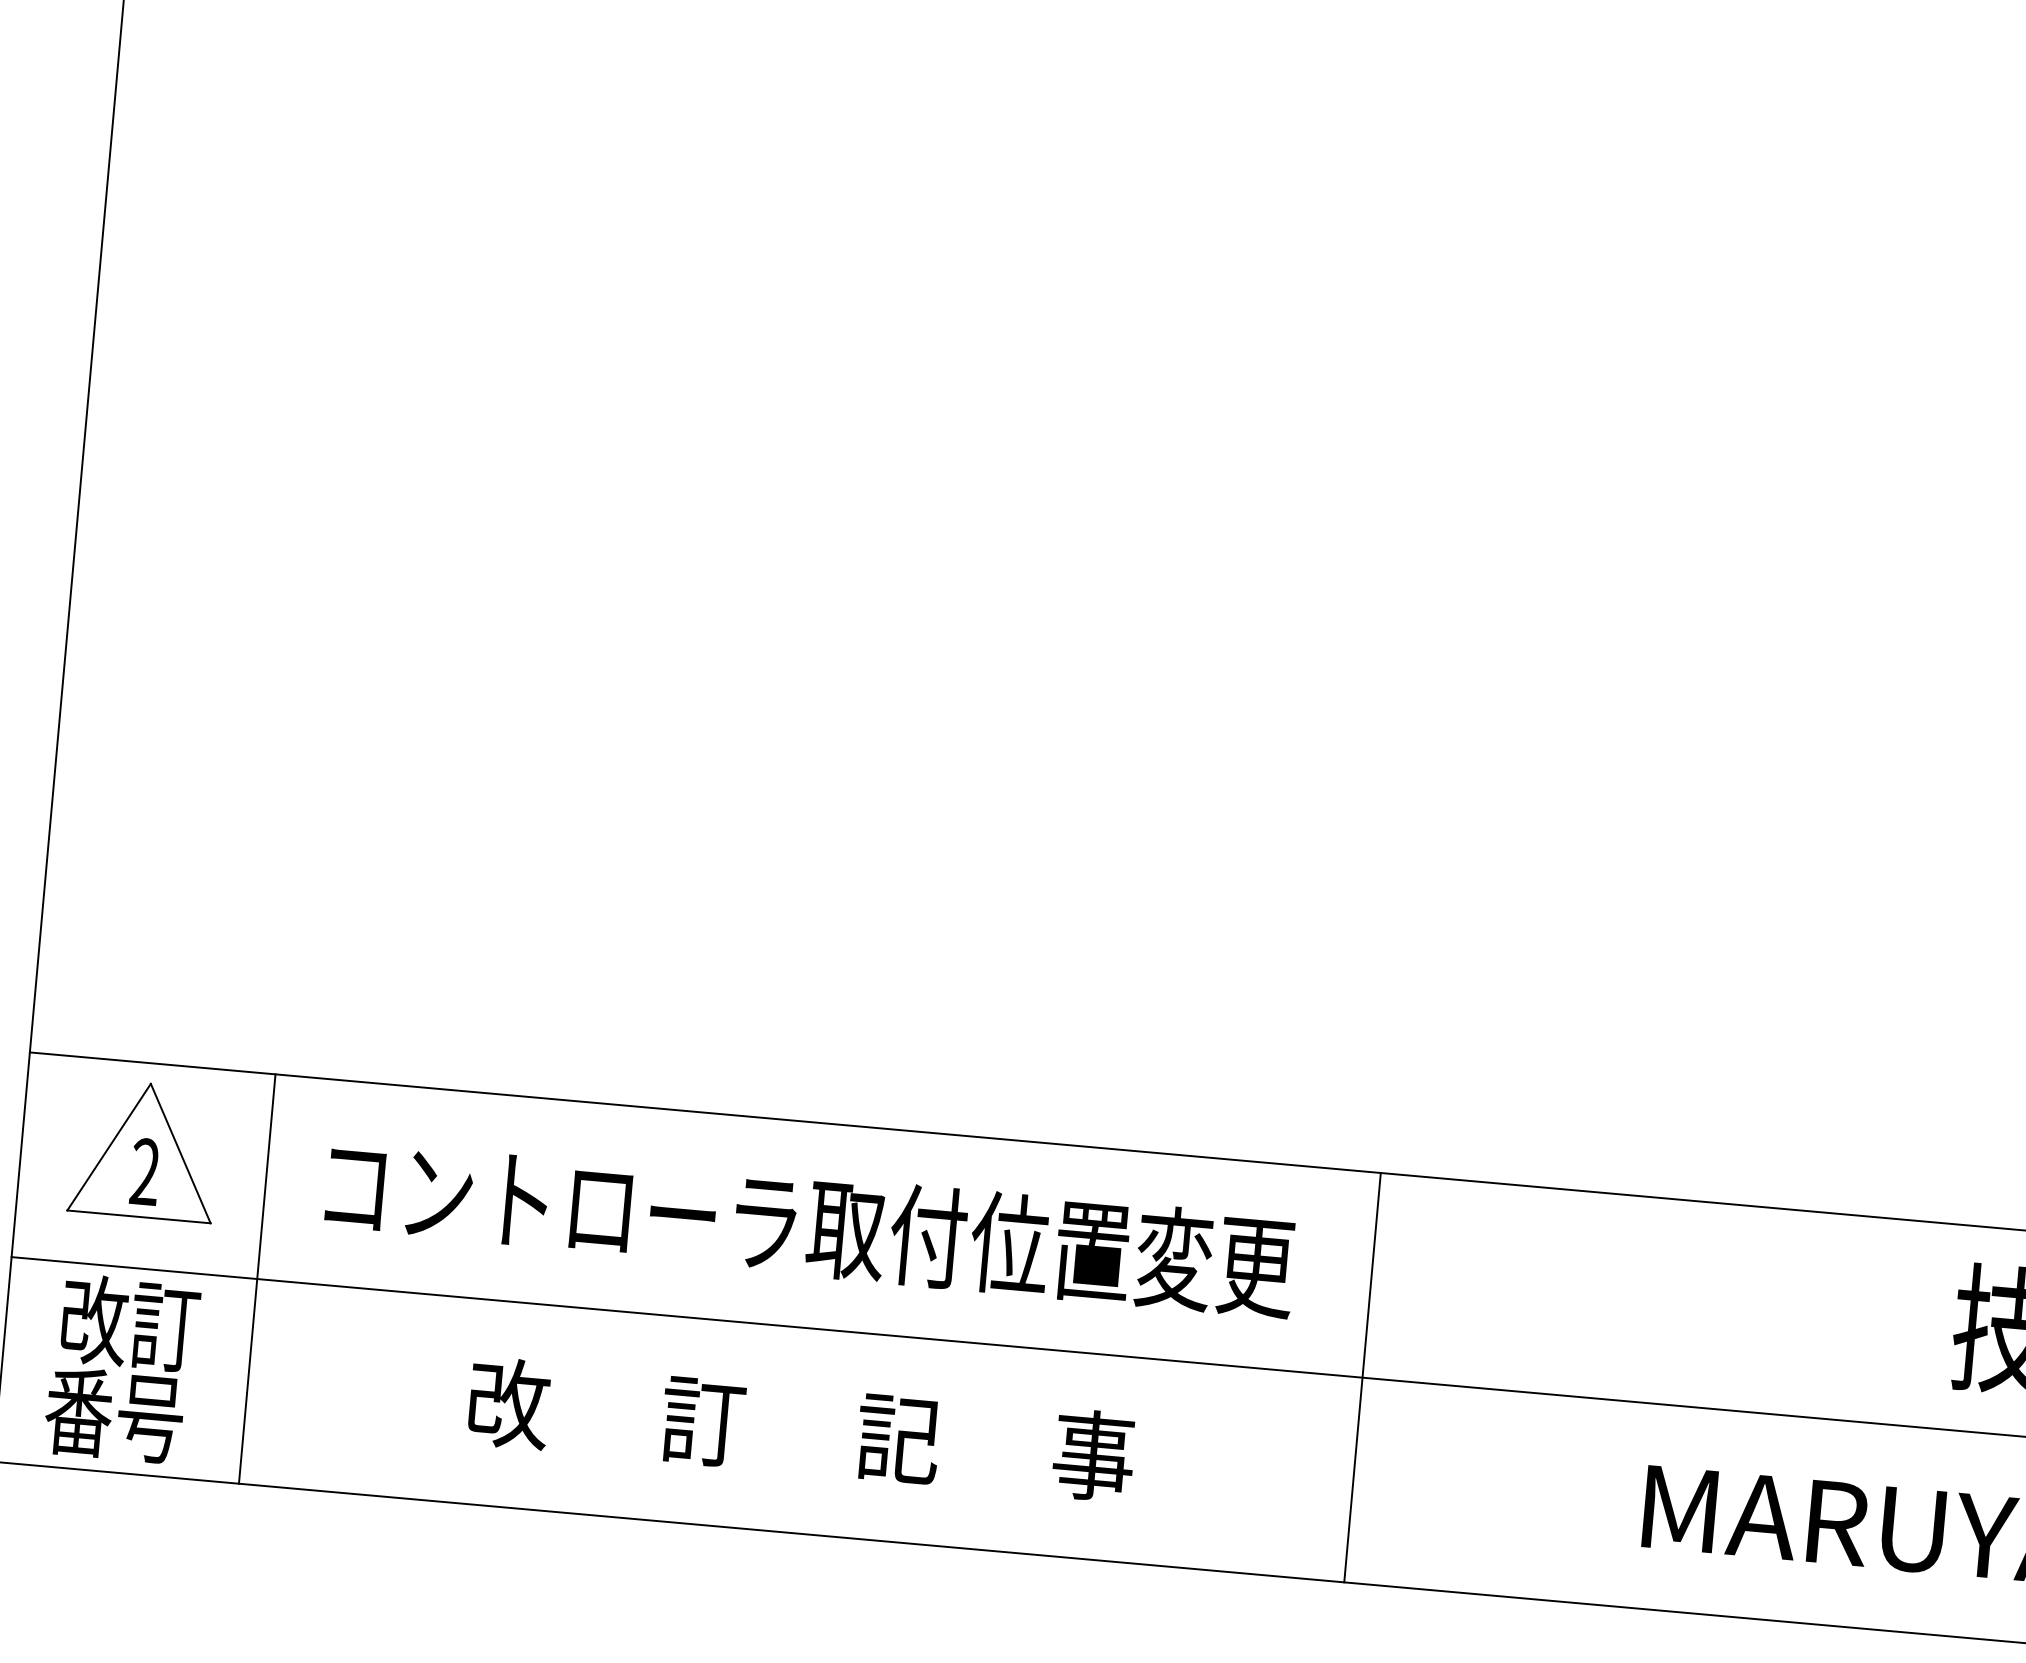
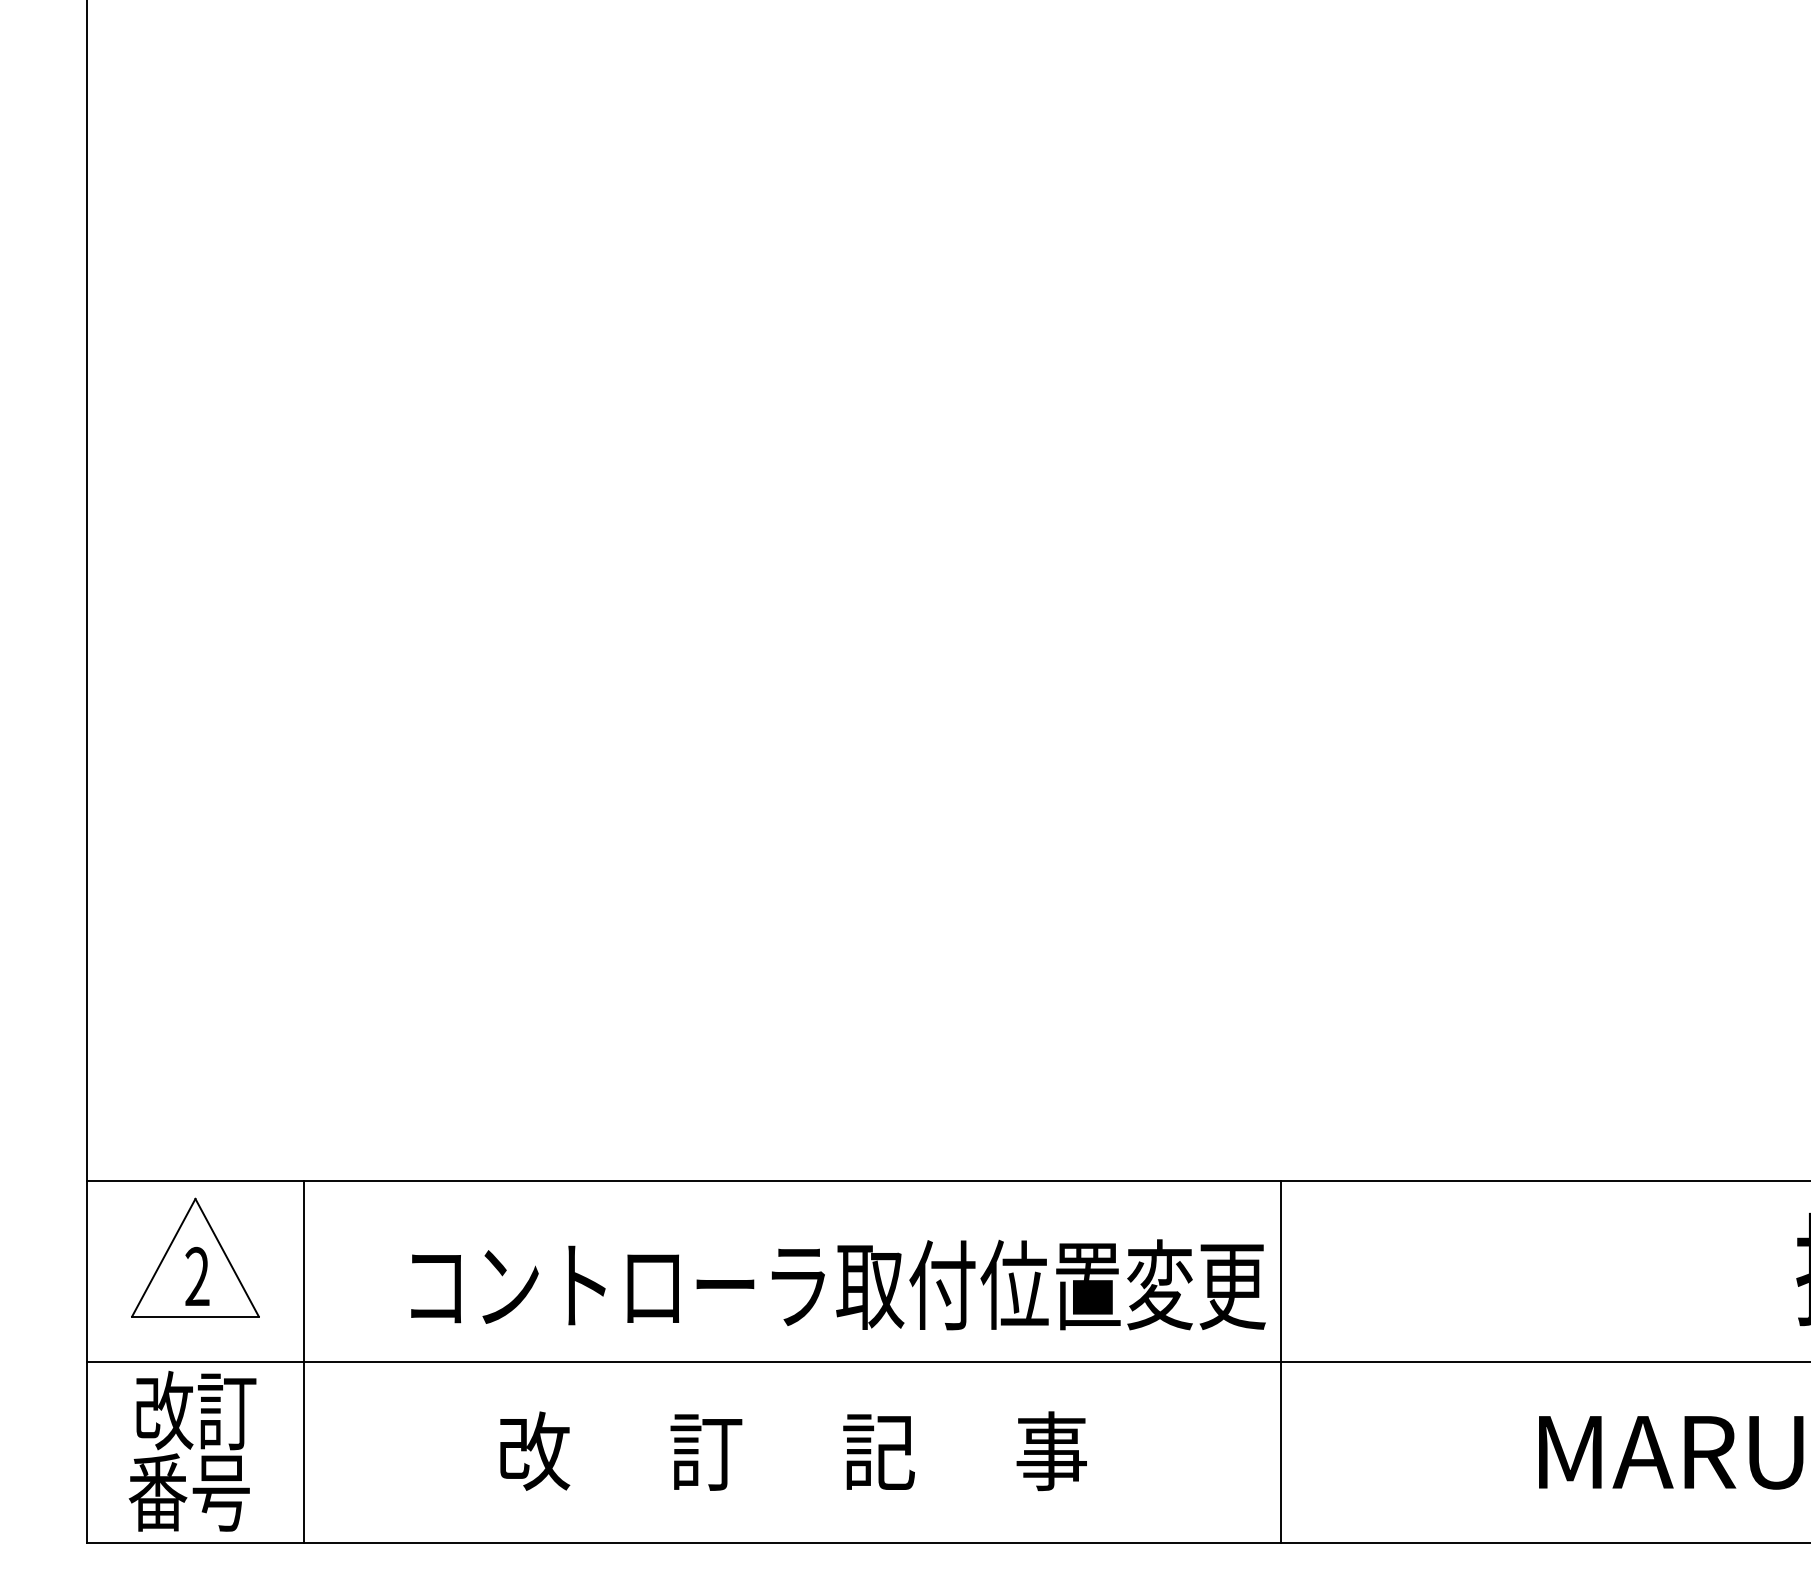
text: (810, 1225) -> (838, 1284), moved

